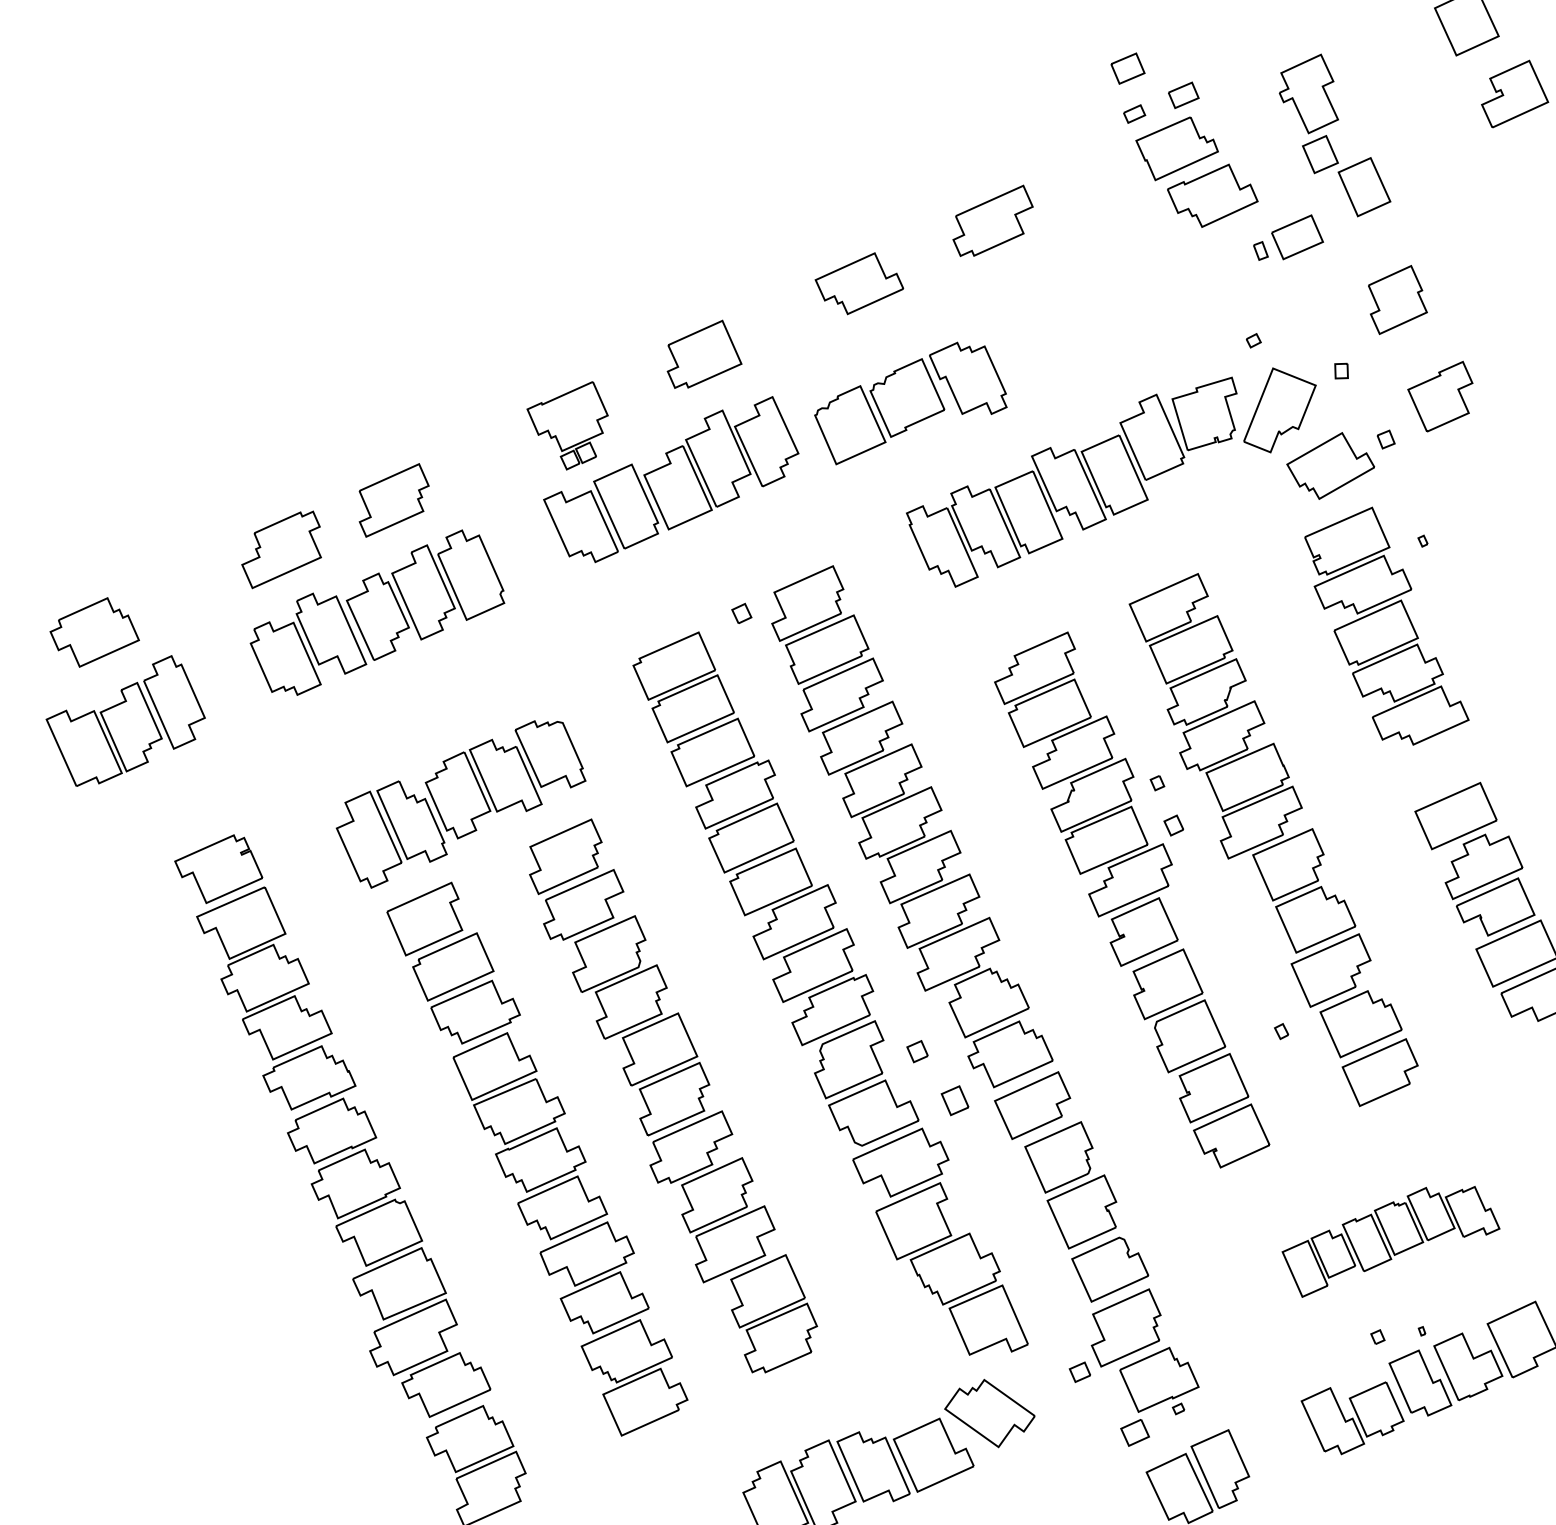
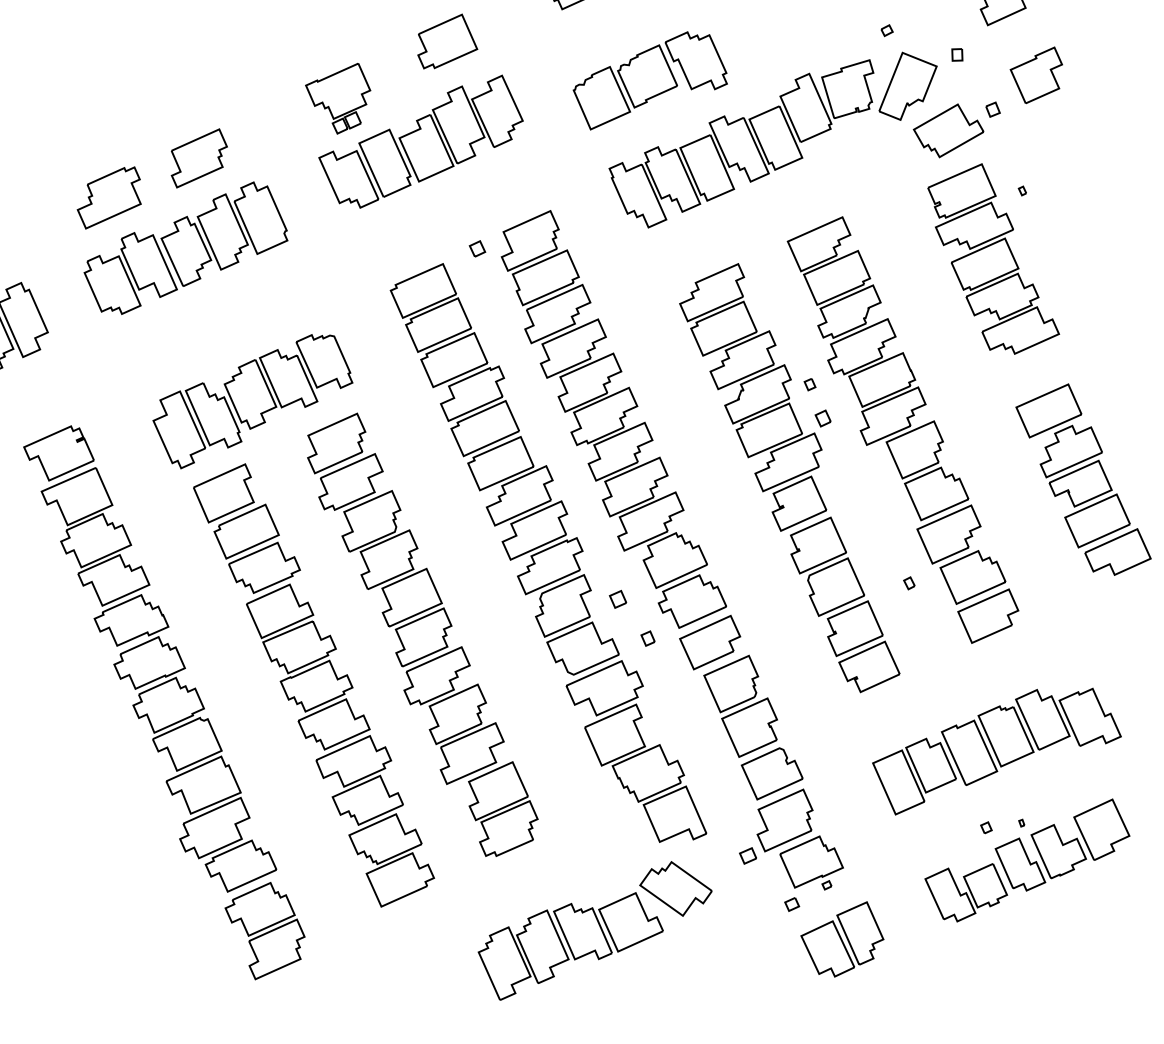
part: (910, 403) -> (650, 80), moved
part: (954, 1100) -> (647, 638), size x0.62
part: (1390, 1241) -> (996, 751), size x1.43
part: (1134, 1432) -> (791, 904), size x0.62

